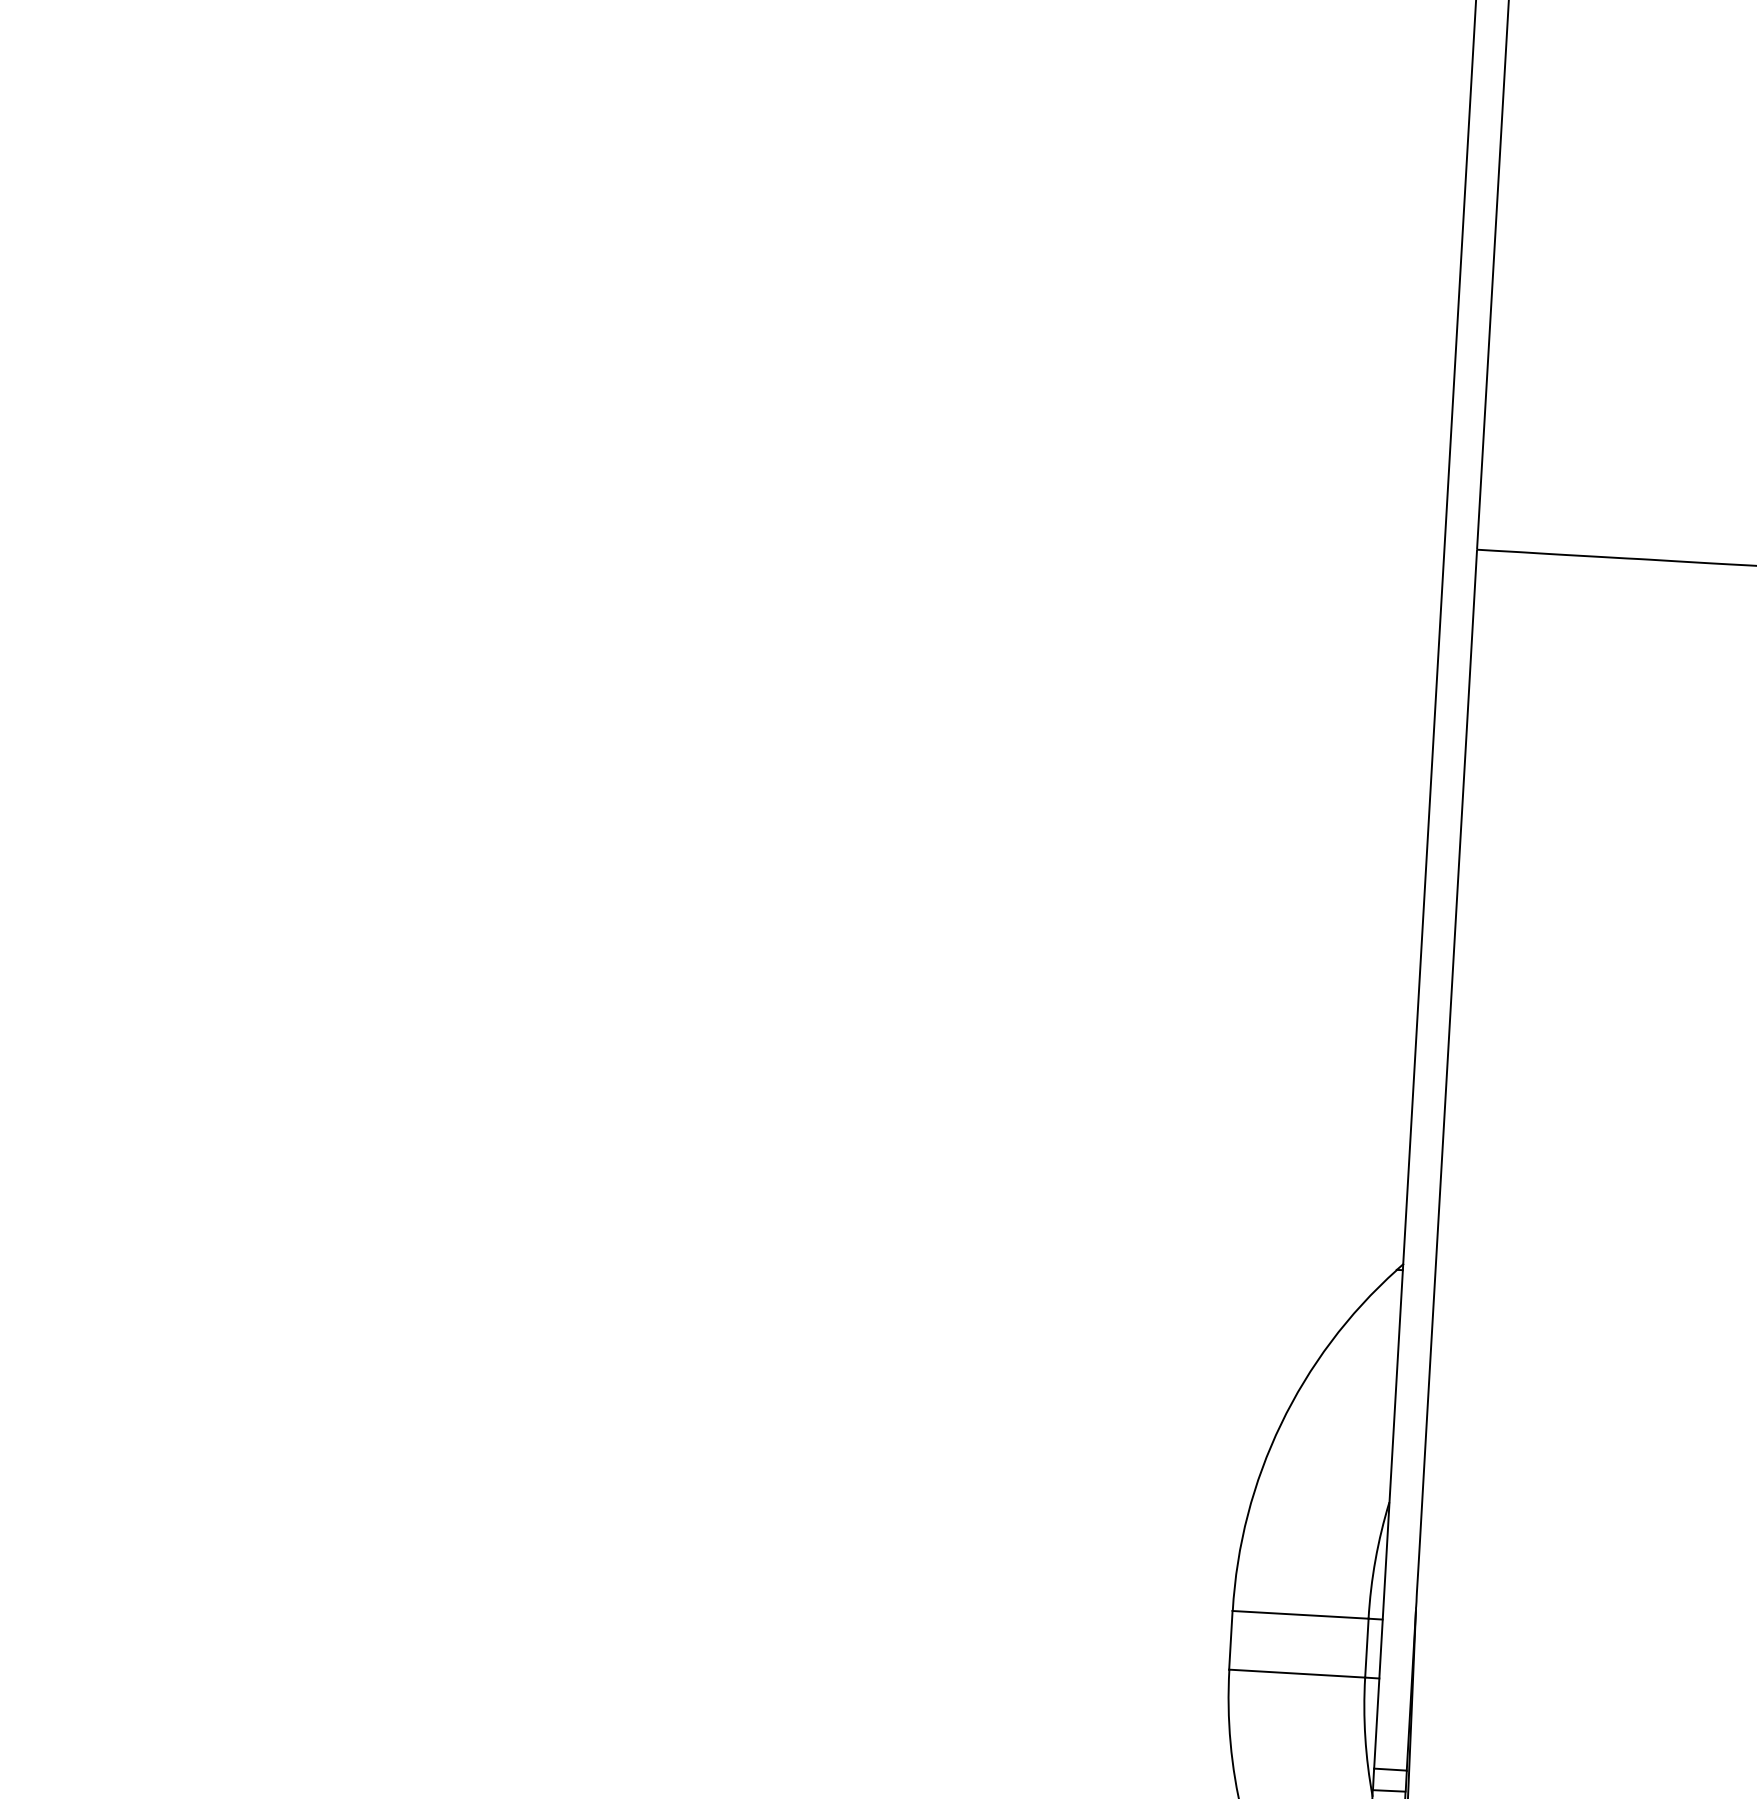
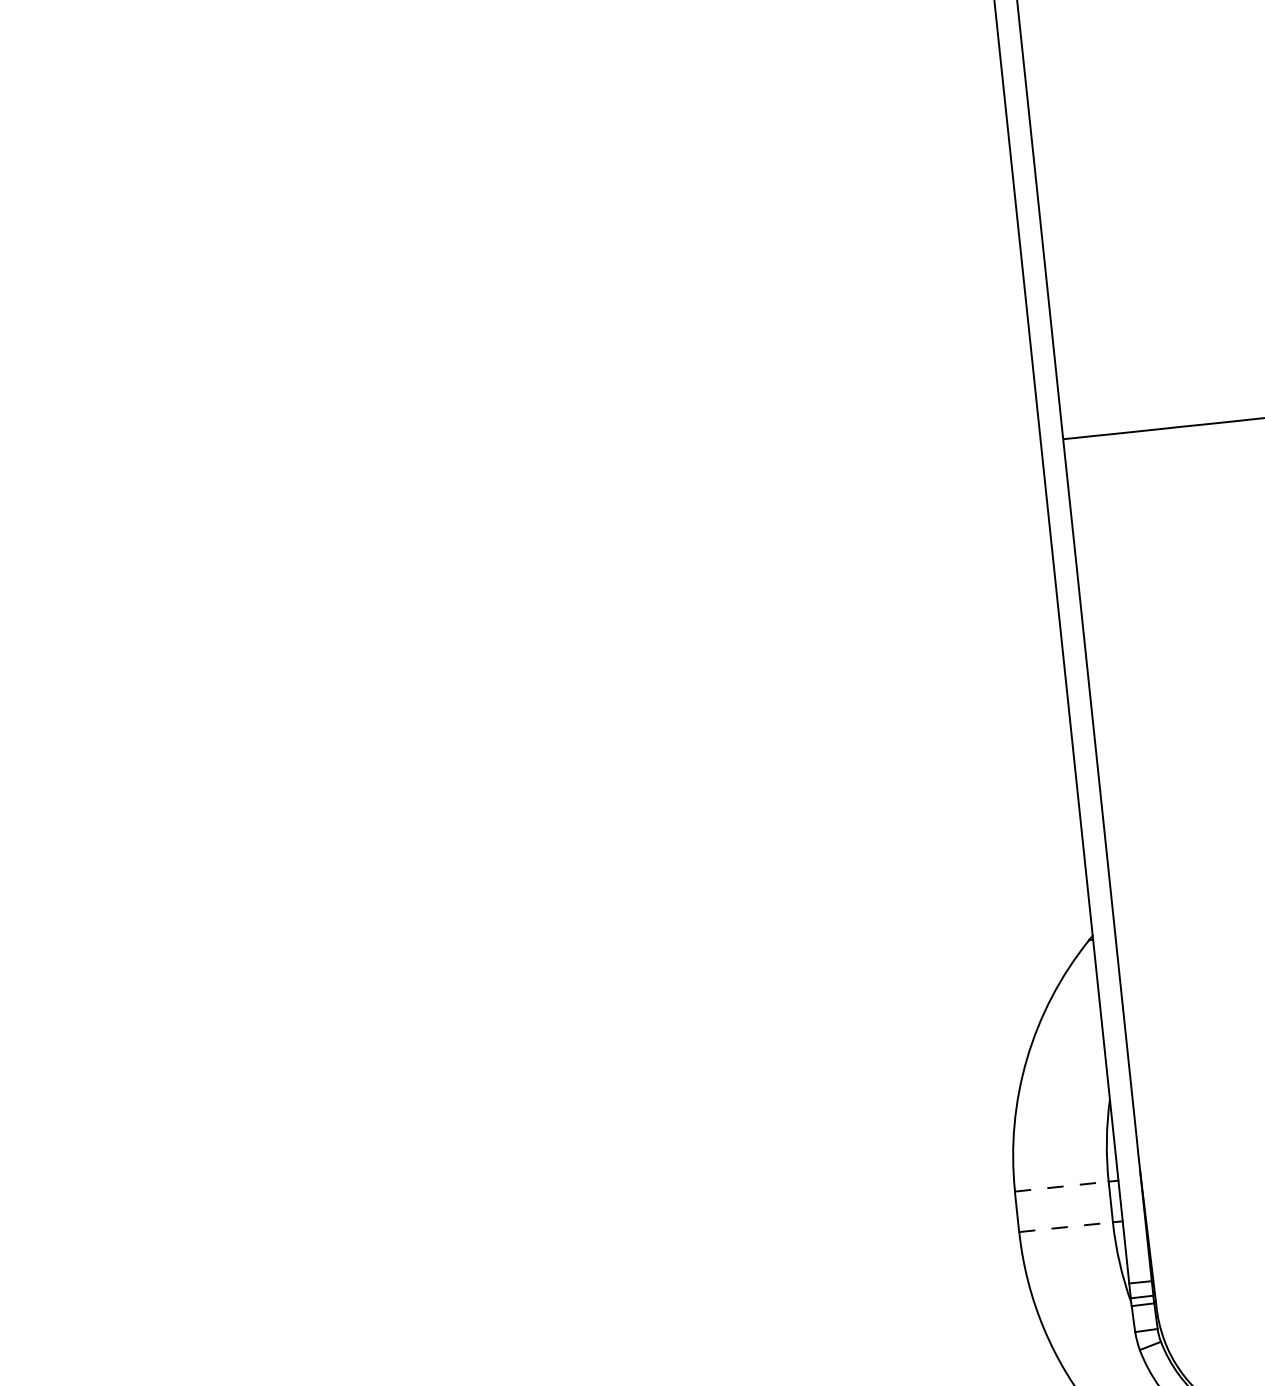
line: (1301, 1614) -> (1062, 1186), solid -> dashed
line: (1297, 1674) -> (1066, 1227), solid -> dashed

